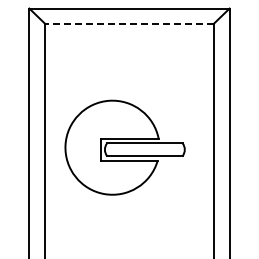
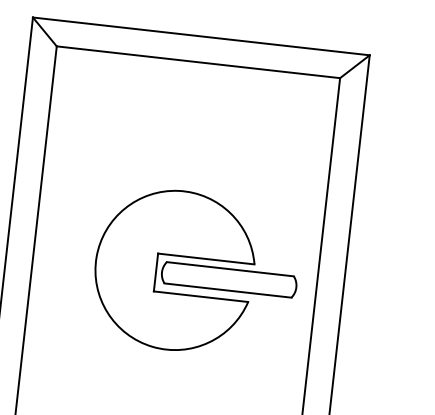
line: (129, 23) -> (198, 61), dashed -> solid
part: (124, 147) -> (195, 272), moved

